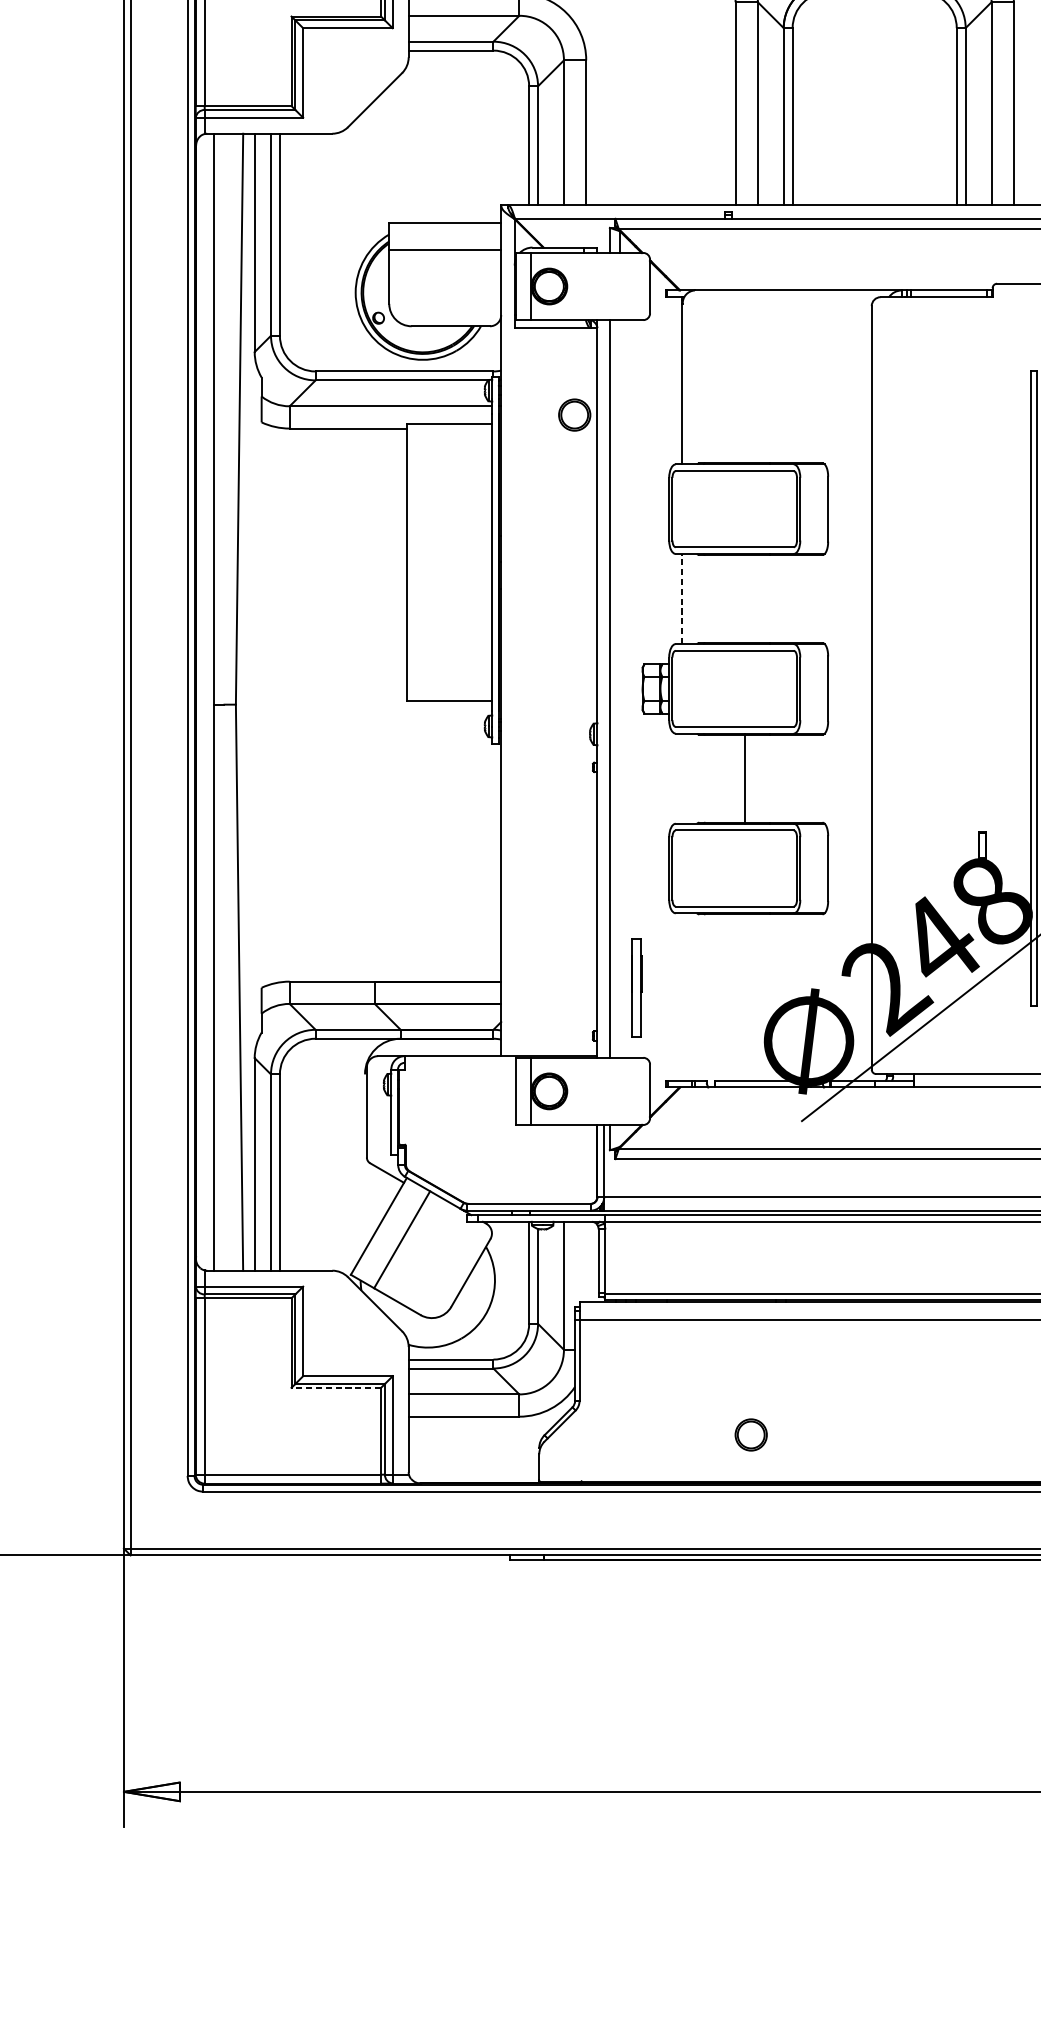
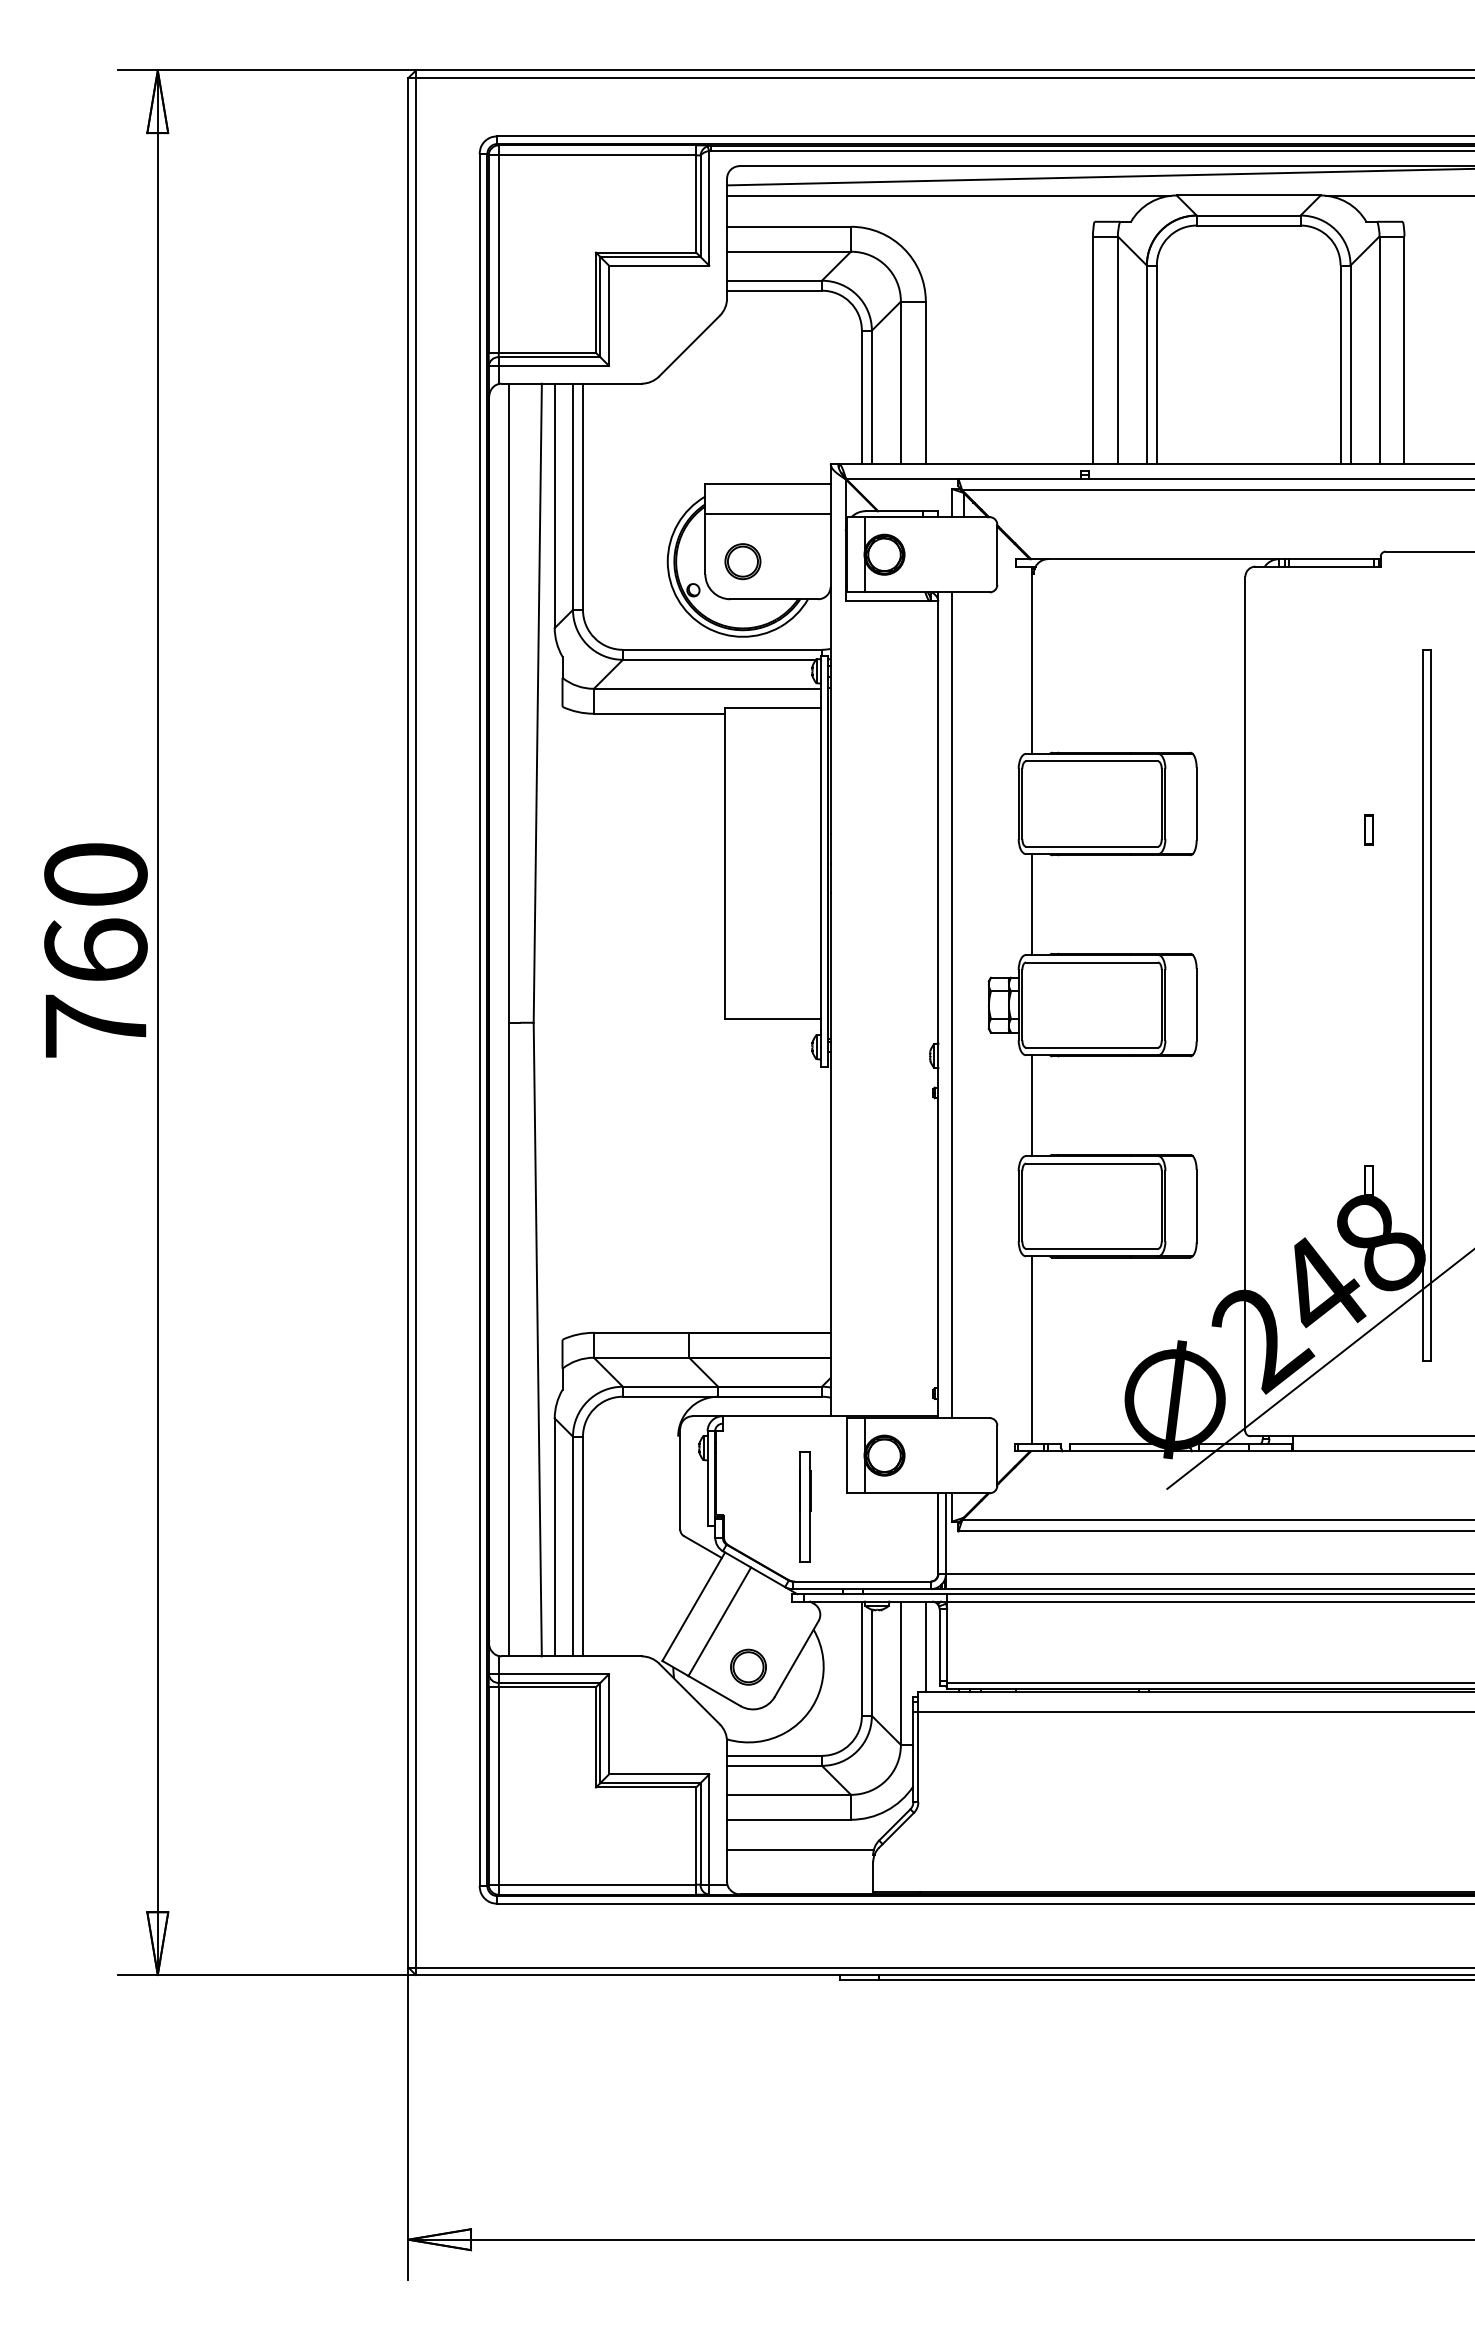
part: (574, 414) -> (742, 561), moved
part: (981, 531) -> (1368, 829), added
line: (681, 598) -> (1032, 904), dashed -> solid
line: (744, 778) -> (1032, 1105), moved
part: (636, 987) -> (805, 1506), moved
line: (681, 996) -> (1032, 1349), added
line: (585, 1261) -> (925, 1646), added
line: (335, 1387) -> (645, 1787), dashed -> solid
part: (751, 1434) -> (748, 1666), moved
line: (474, 1443) -> (800, 1849), added

